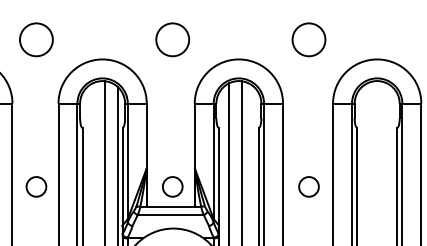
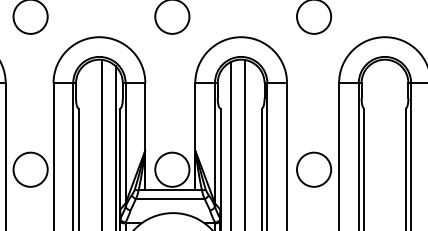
circle: (36, 186) -> (30, 169), size x1.67
circle: (172, 186) -> (172, 169), size x1.67
circle: (308, 186) -> (313, 169), size x1.67

